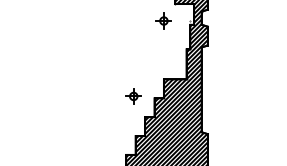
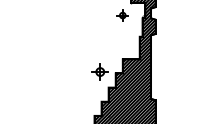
part: (133, 96) -> (100, 72), size x1.4

